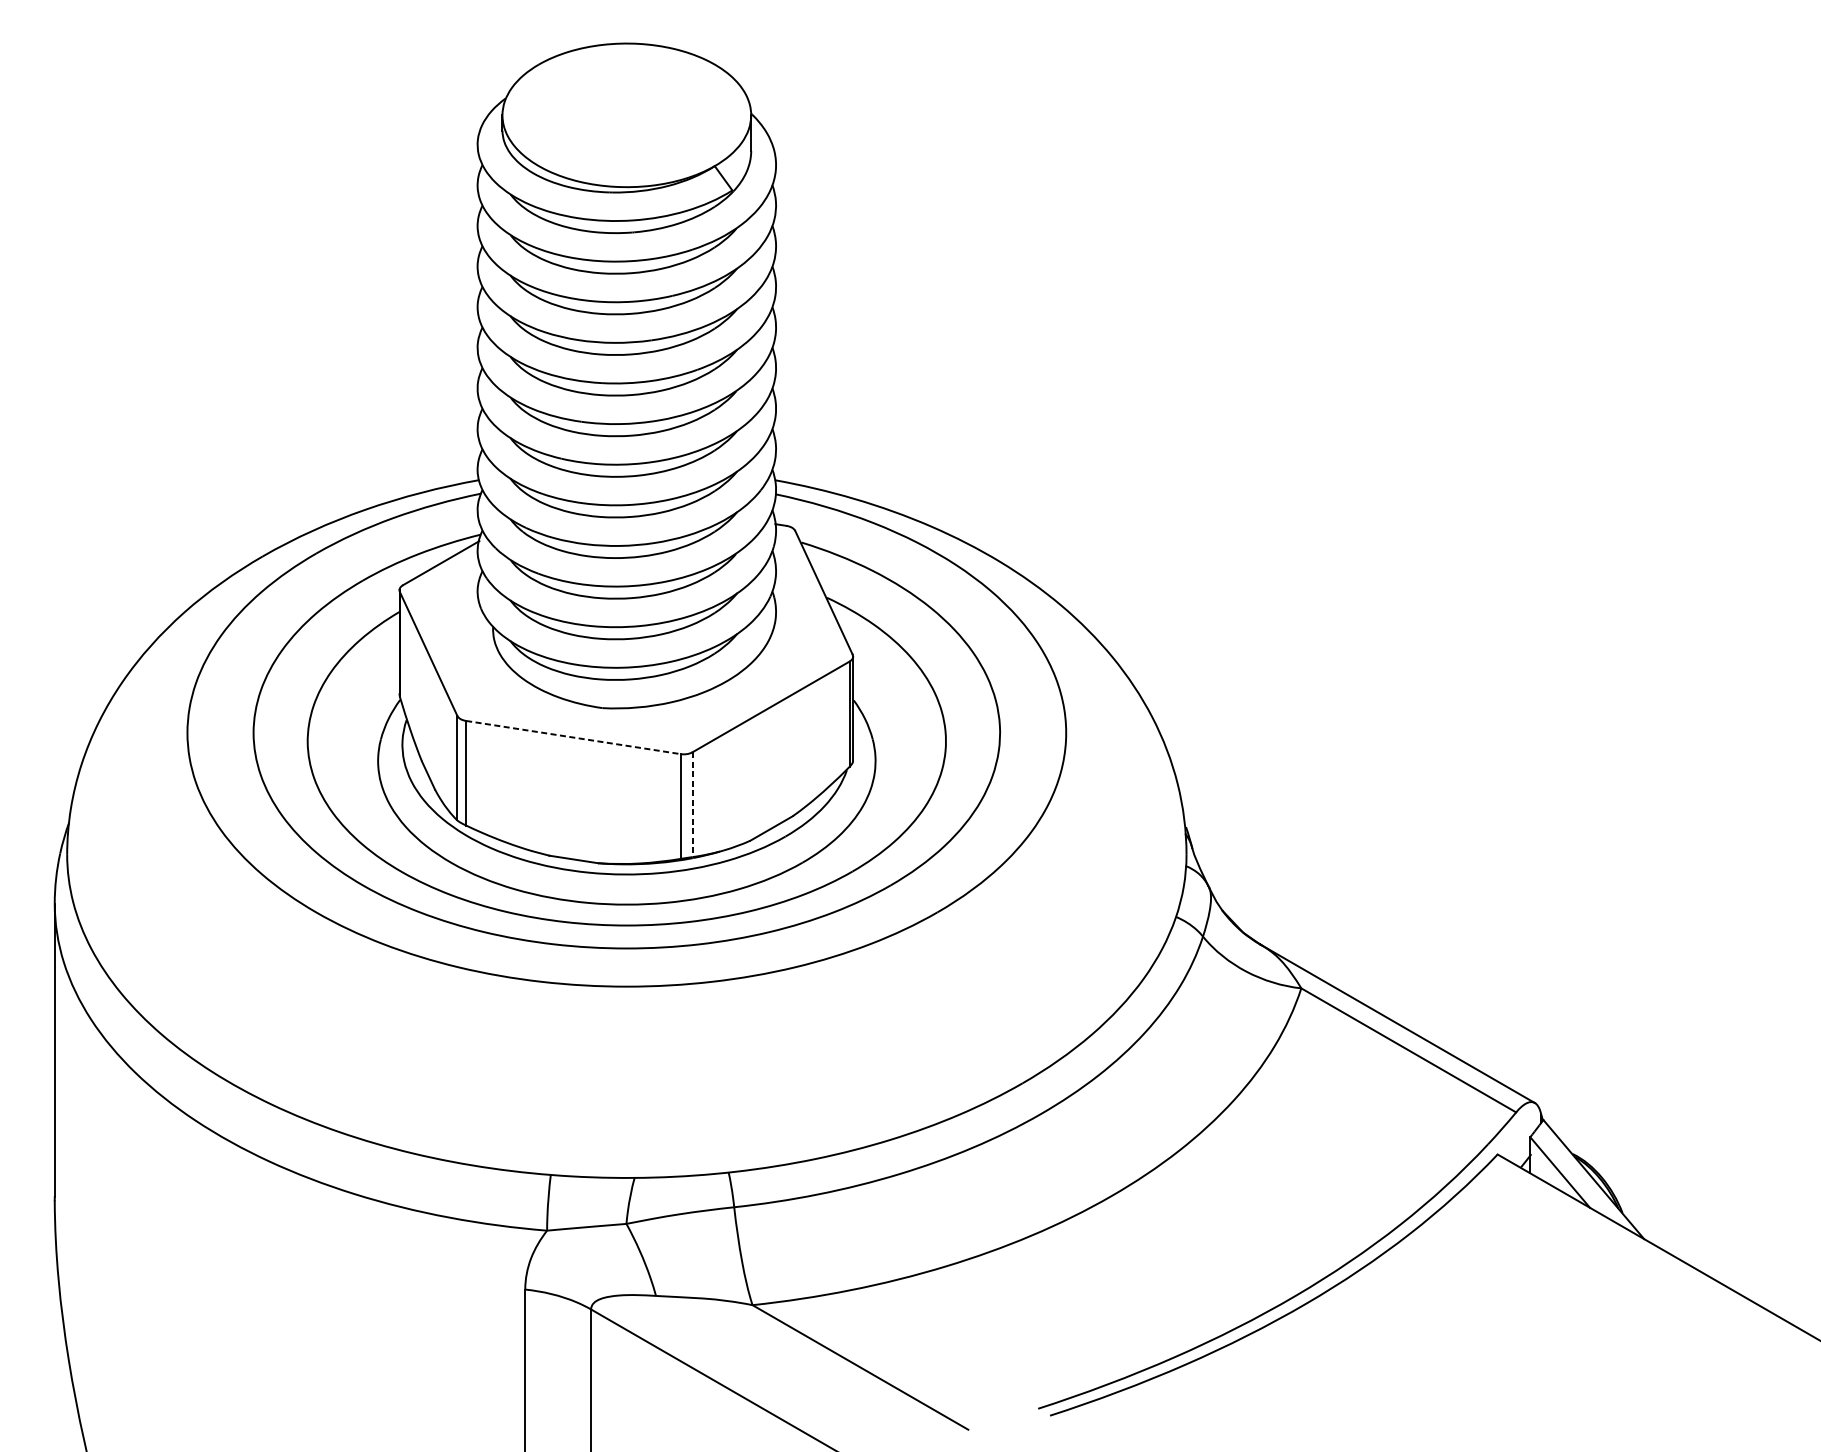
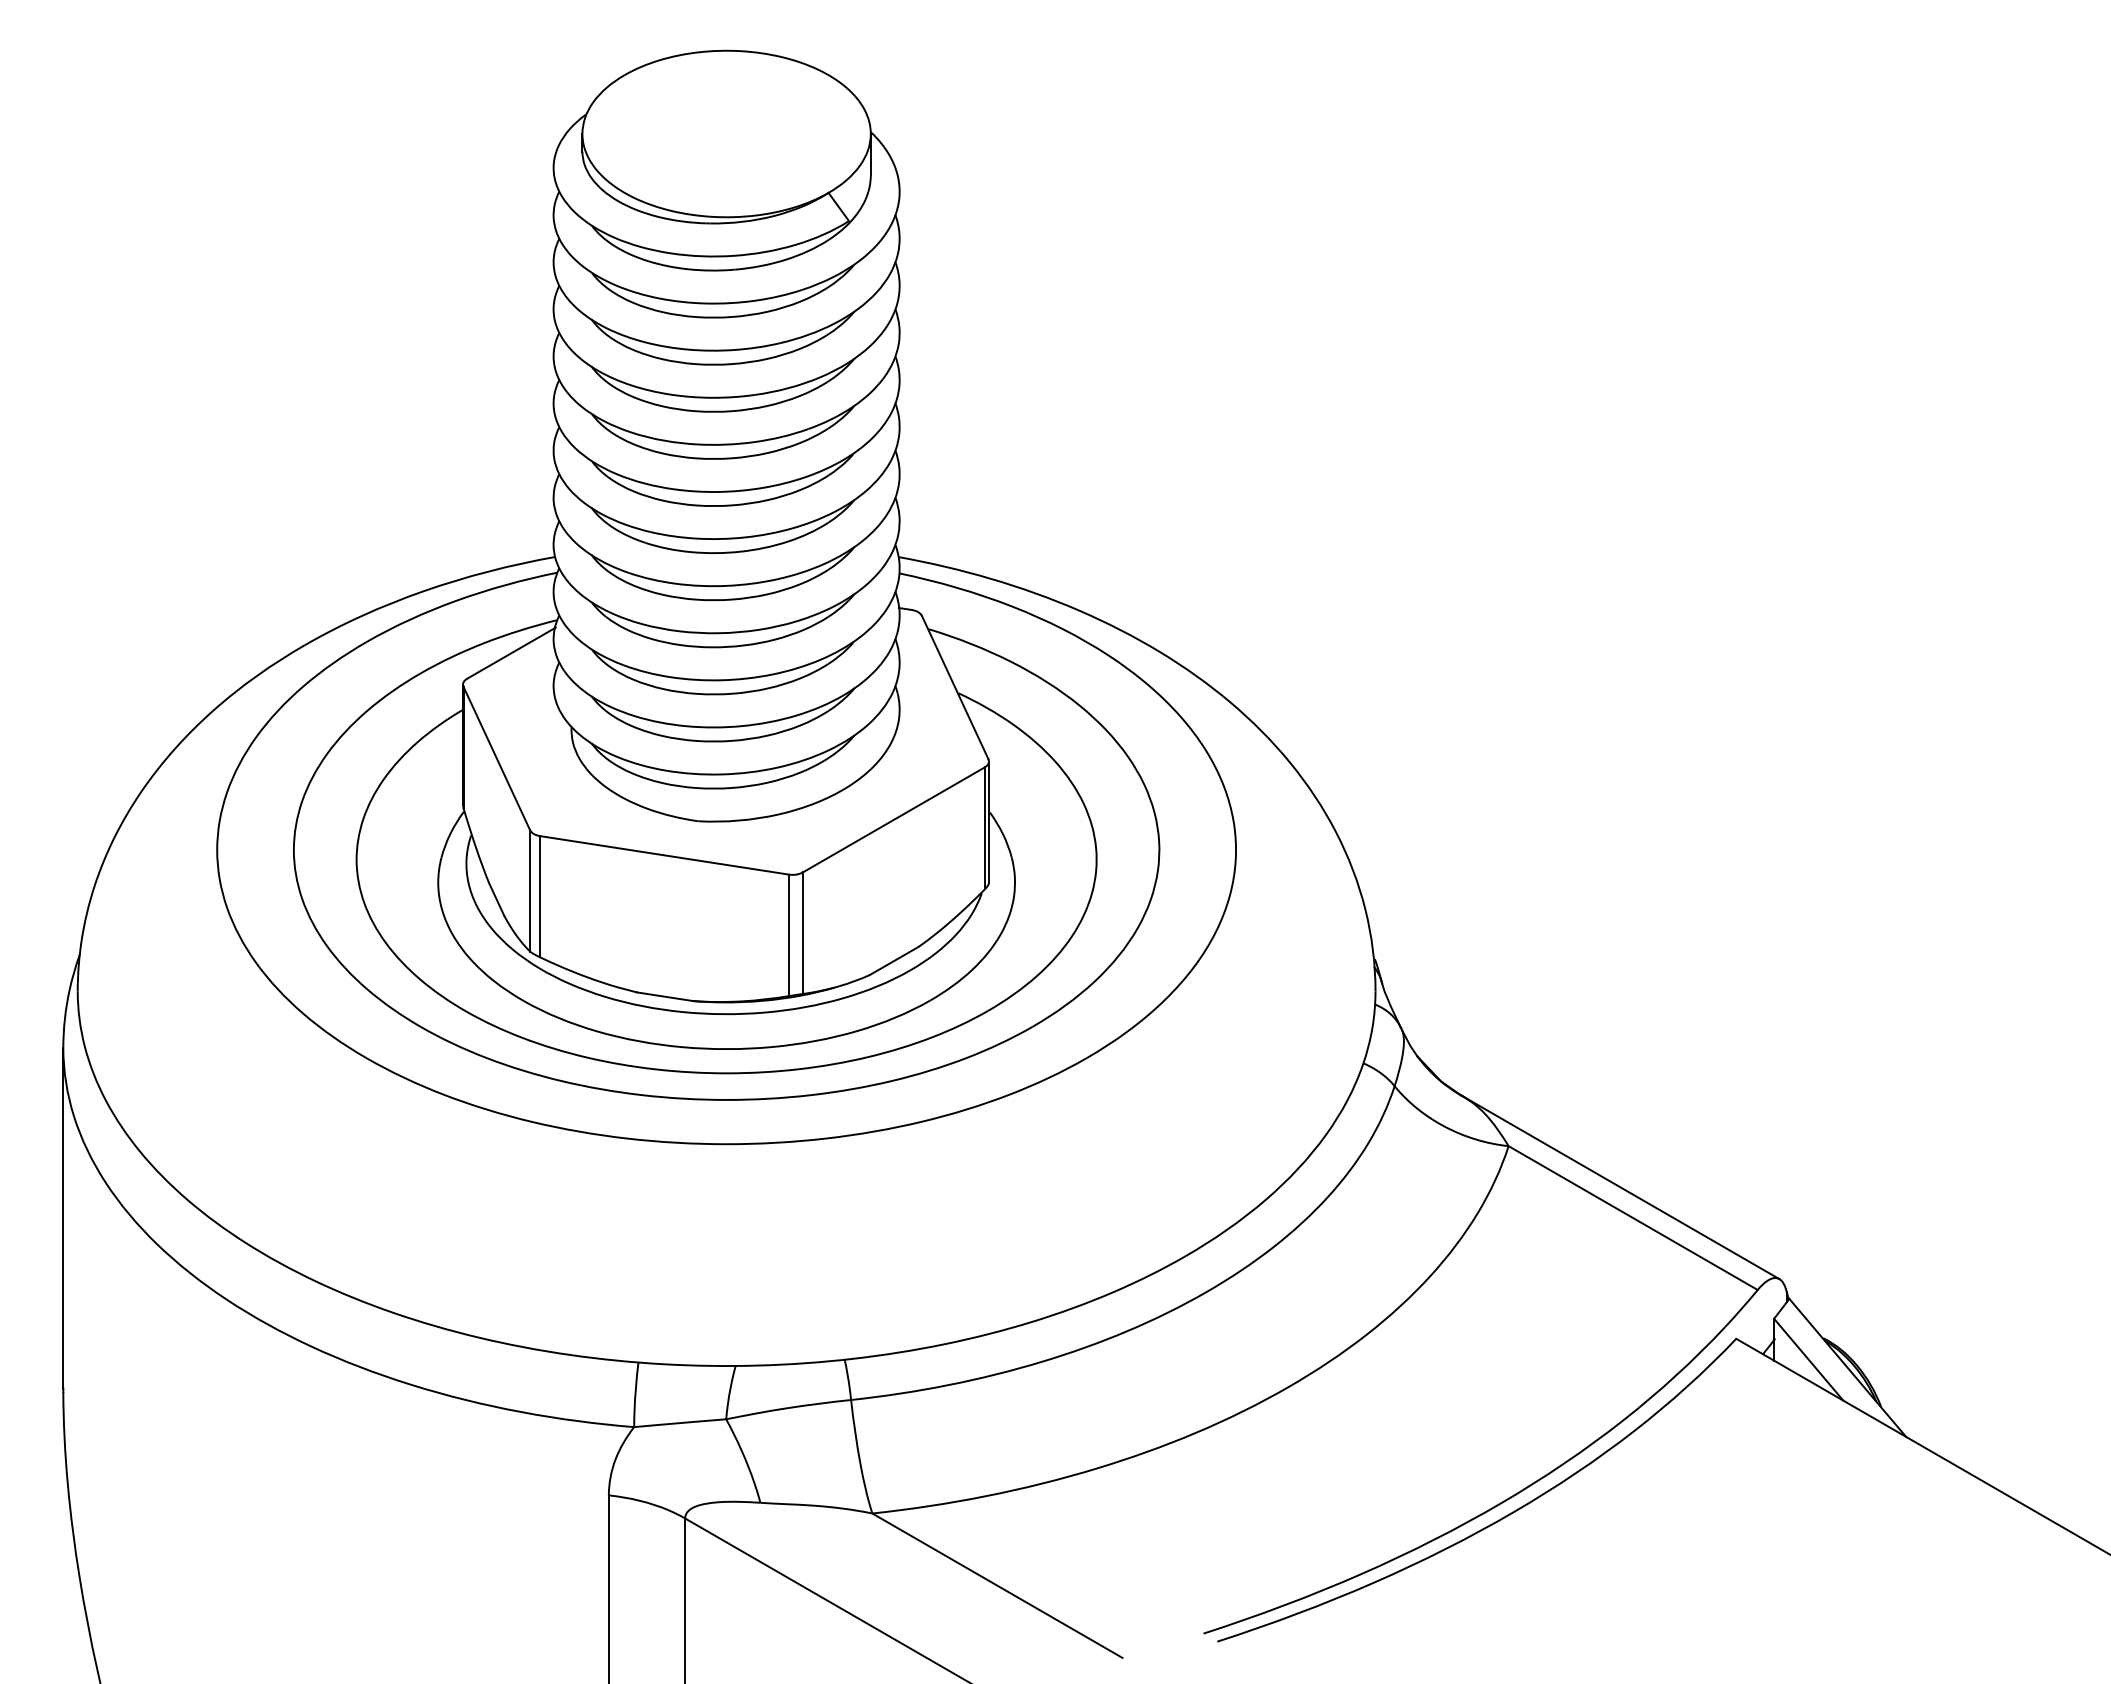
line: (573, 737) -> (664, 855), dashed -> solid
line: (692, 804) -> (802, 933), dashed -> solid

